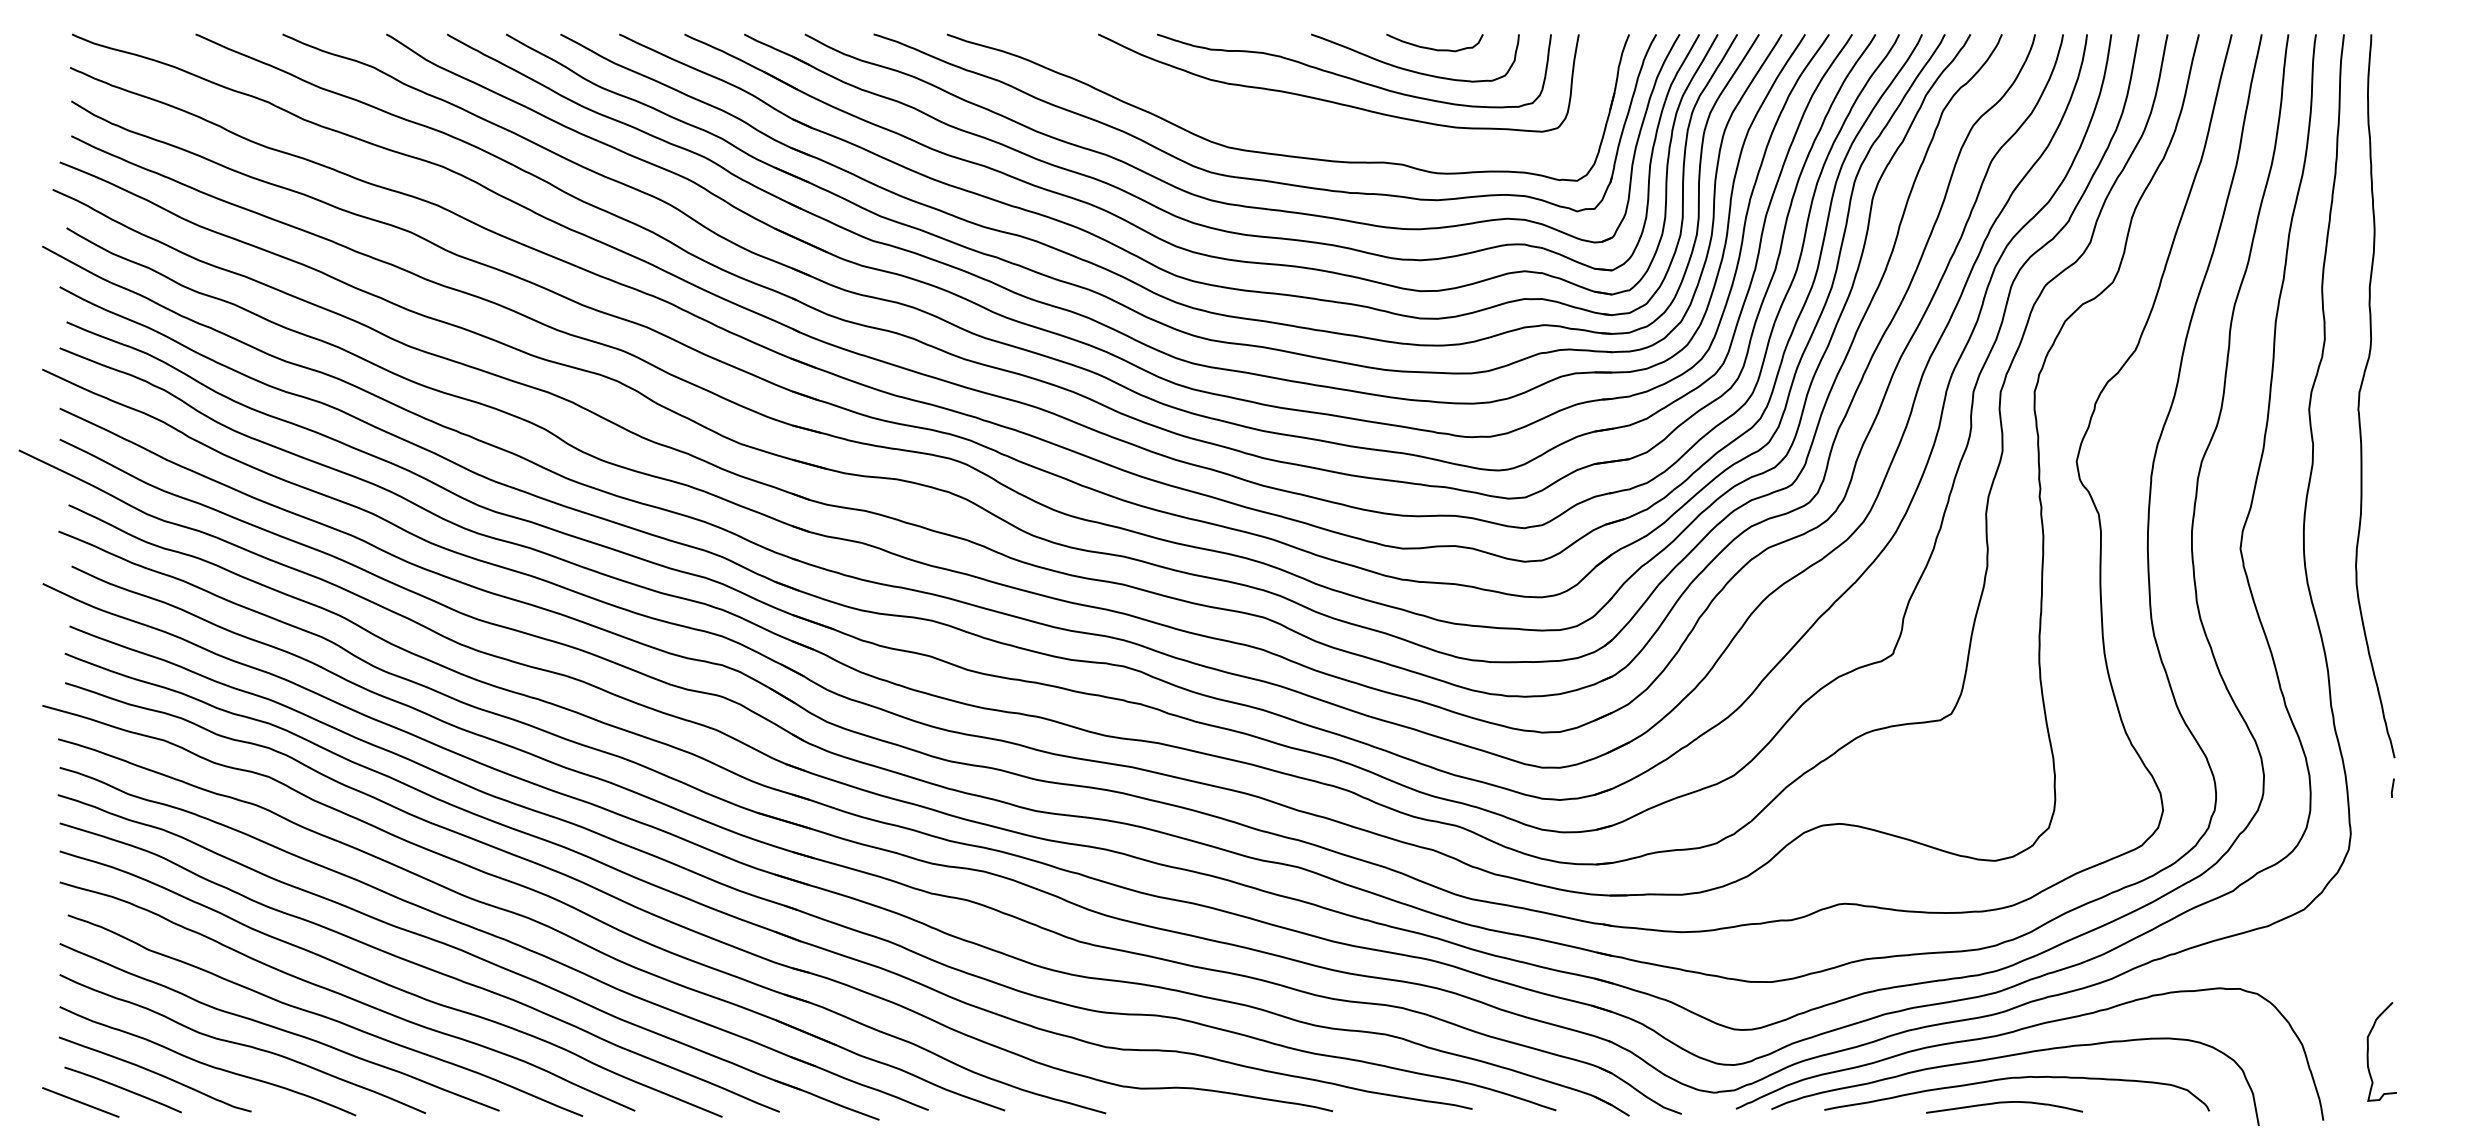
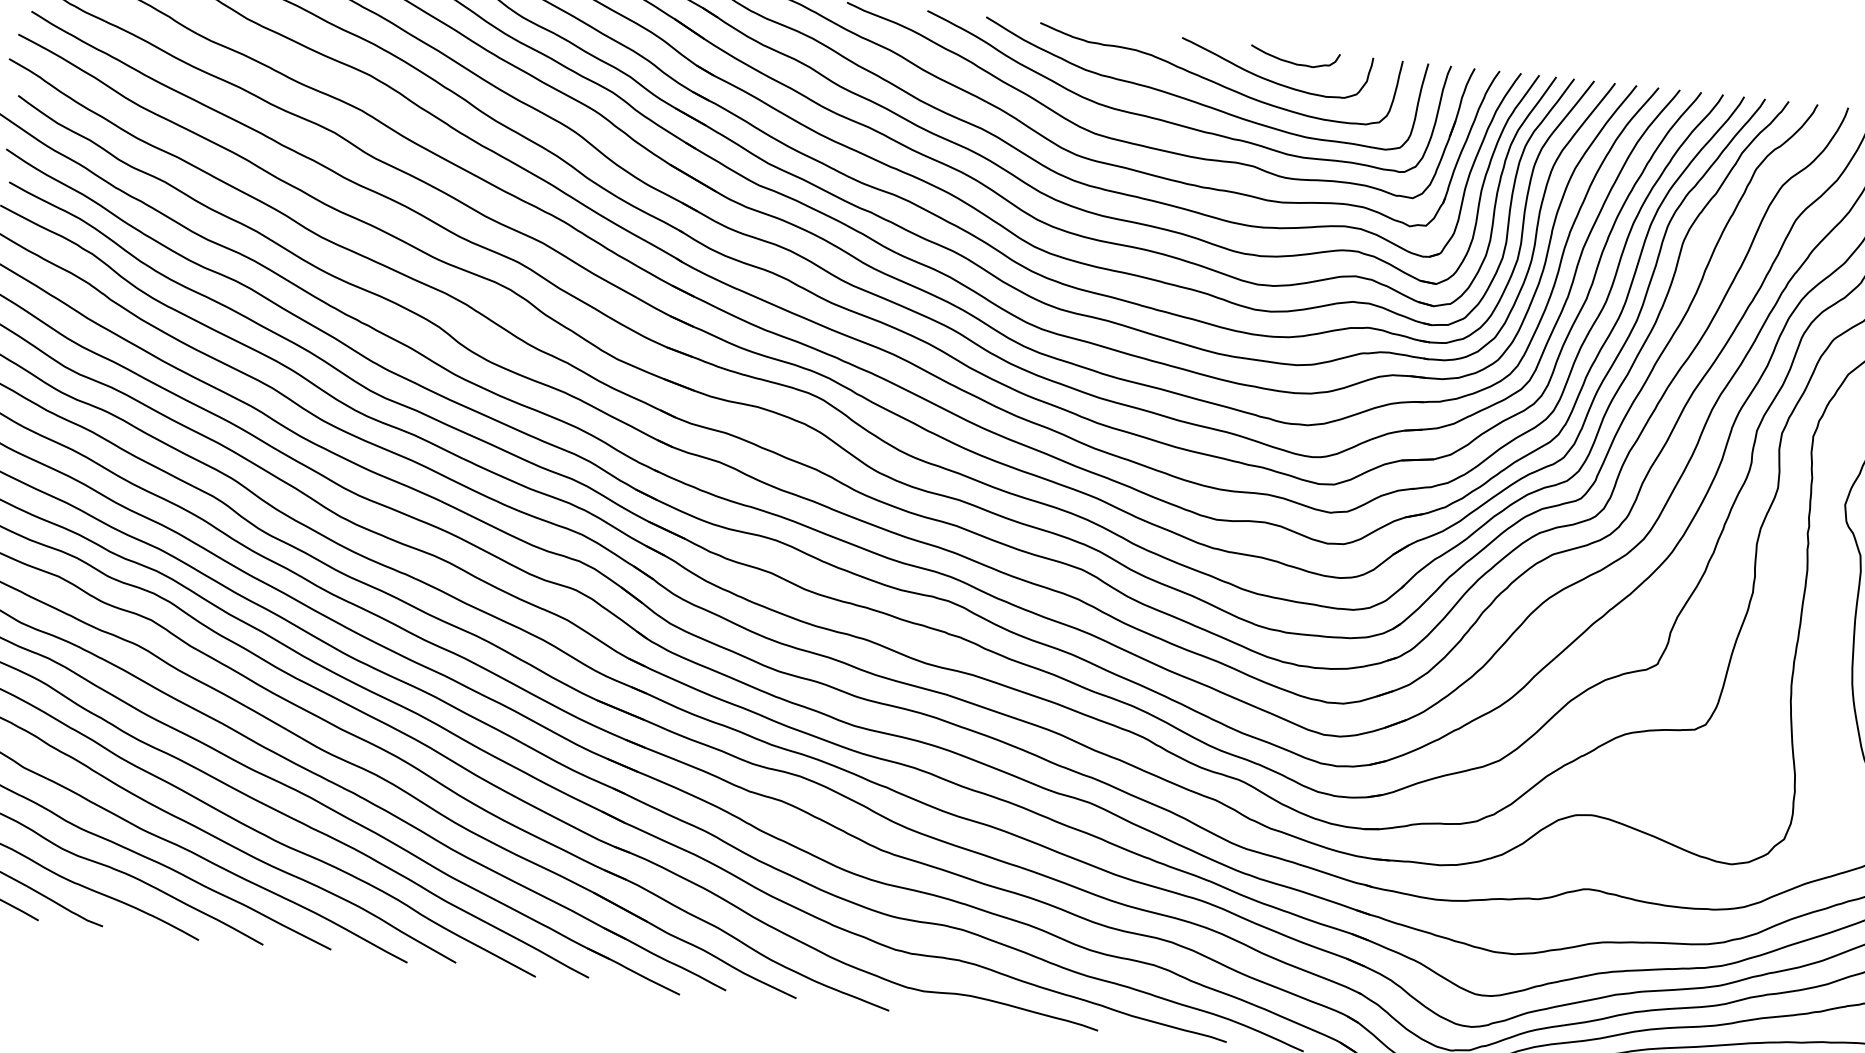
curve: (1312, 126) -> (1174, 122), added

